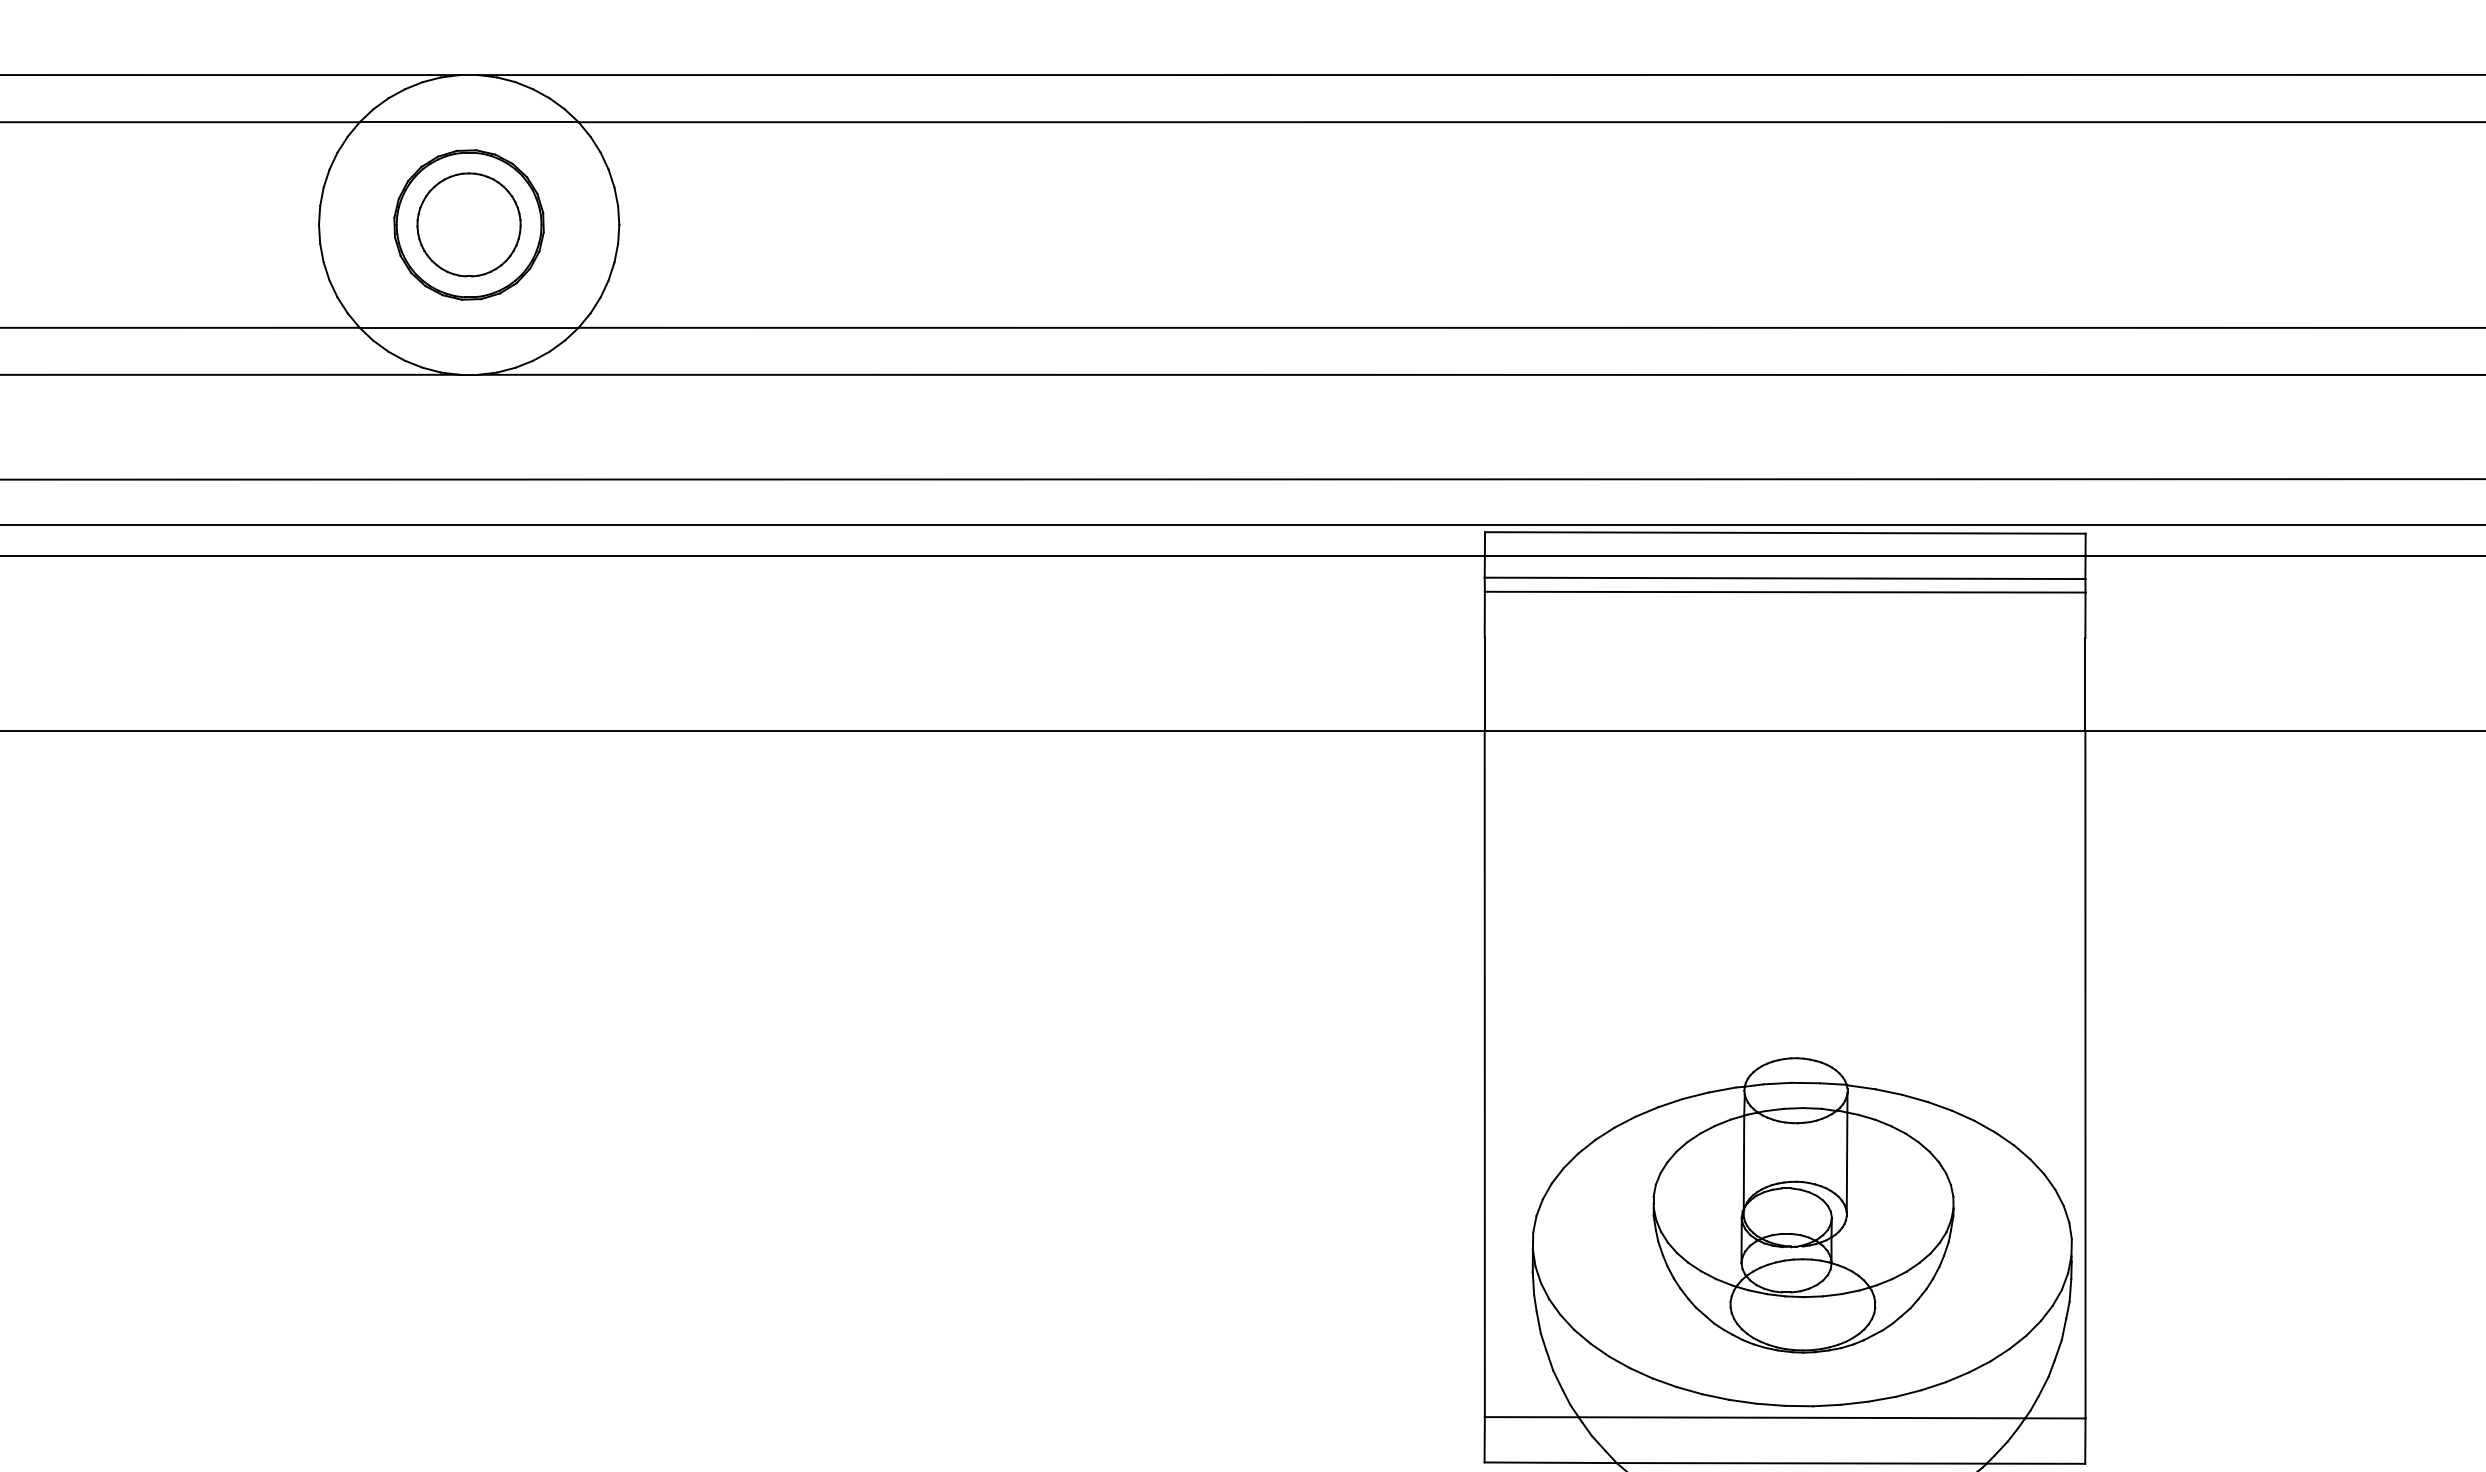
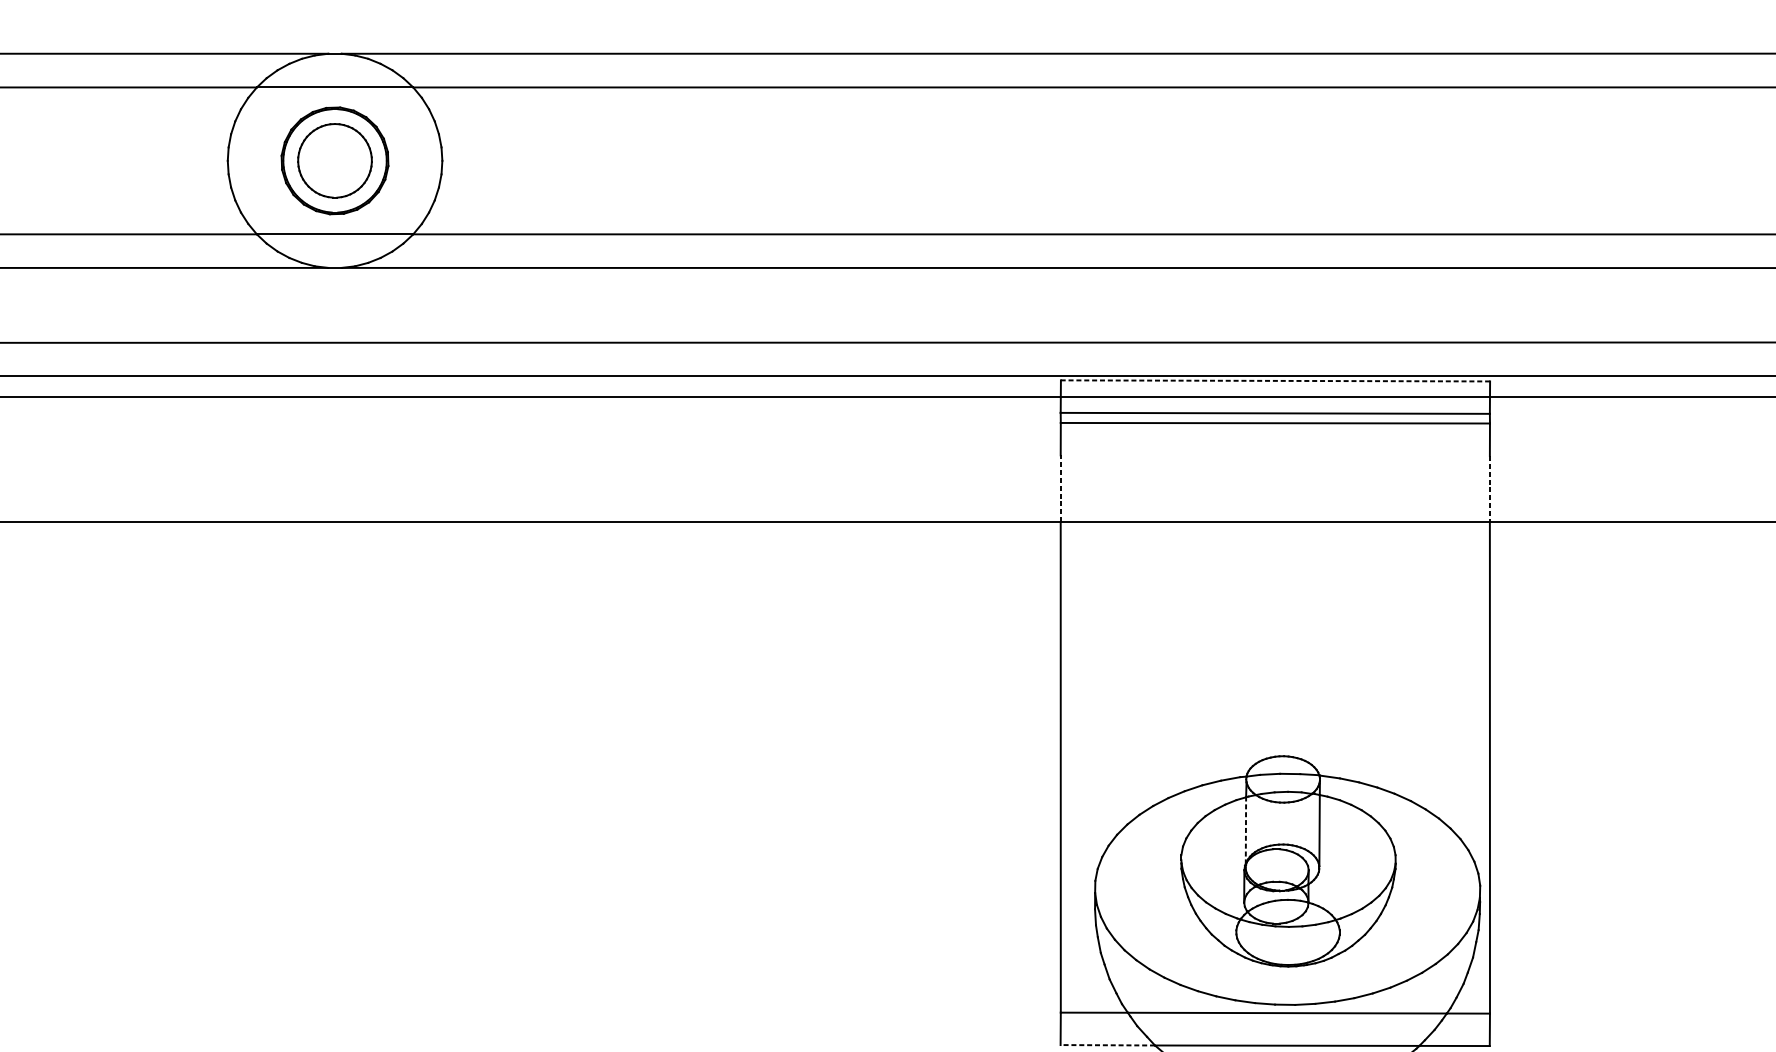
line: (1784, 532) -> (1274, 380), solid -> dashed
line: (1484, 683) -> (1060, 488), solid -> dashed
line: (2085, 684) -> (1489, 489), solid -> dashed
line: (1743, 1162) -> (1245, 830), solid -> dashed
line: (1550, 1462) -> (1107, 1045), solid -> dashed

